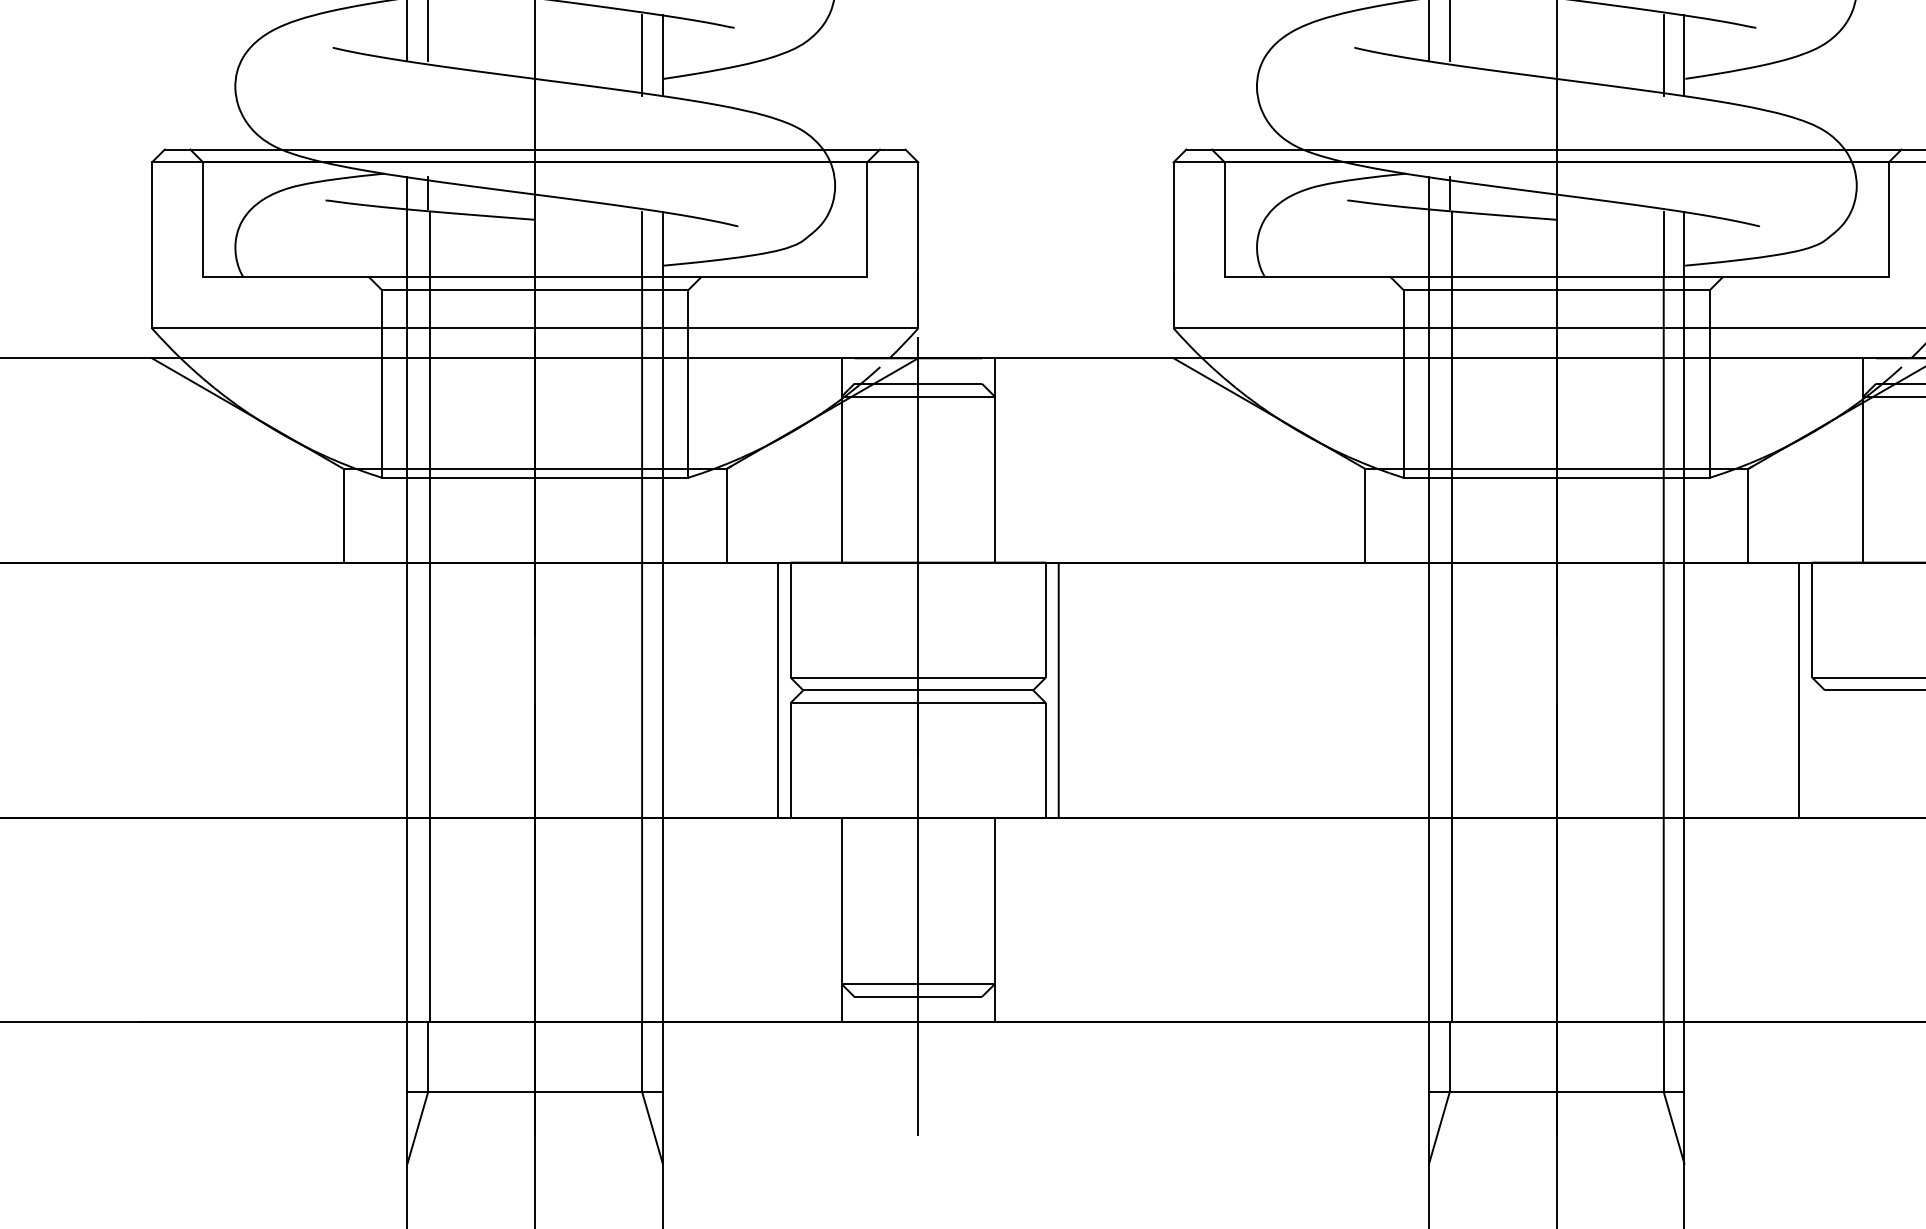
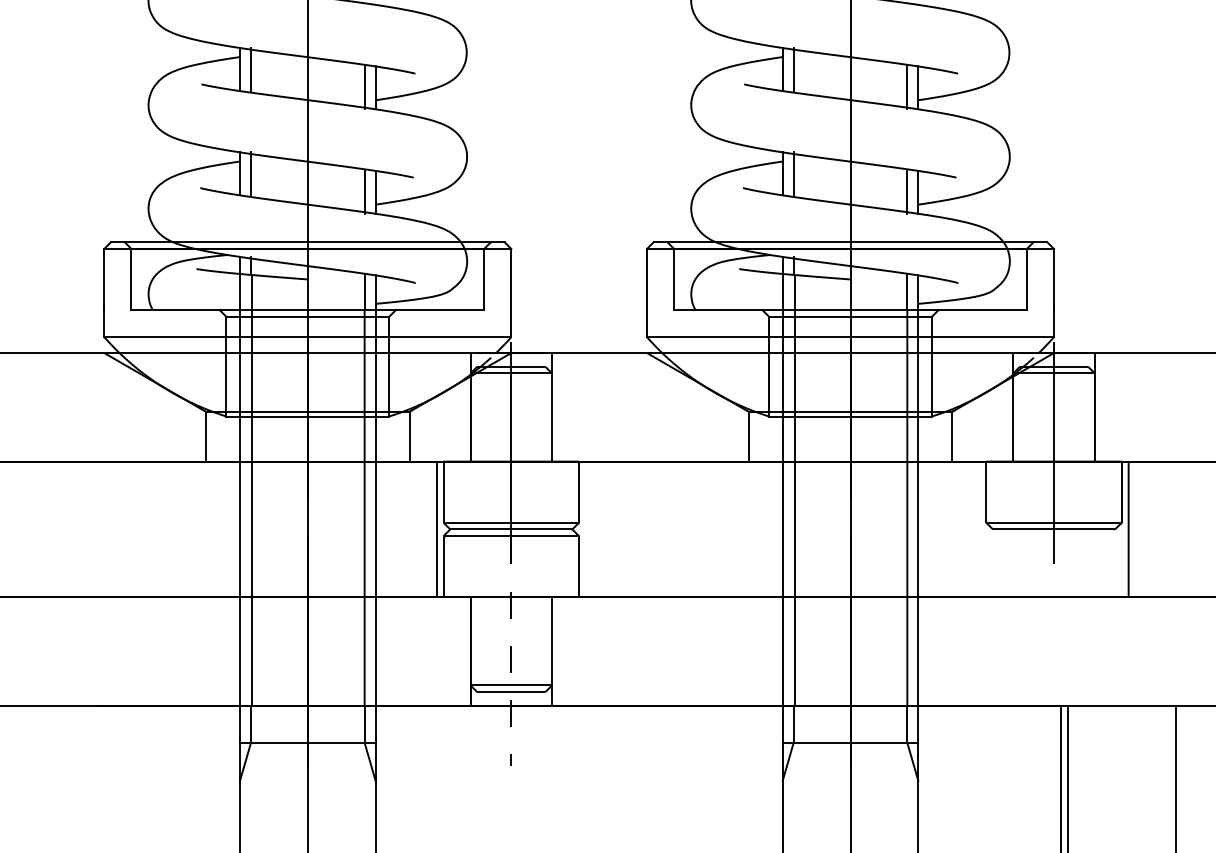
line: (1057, 690) -> (585, 529), removed
line: (1799, 690) -> (979, 529), removed
line: (918, 922) -> (511, 652), solid -> dashed

